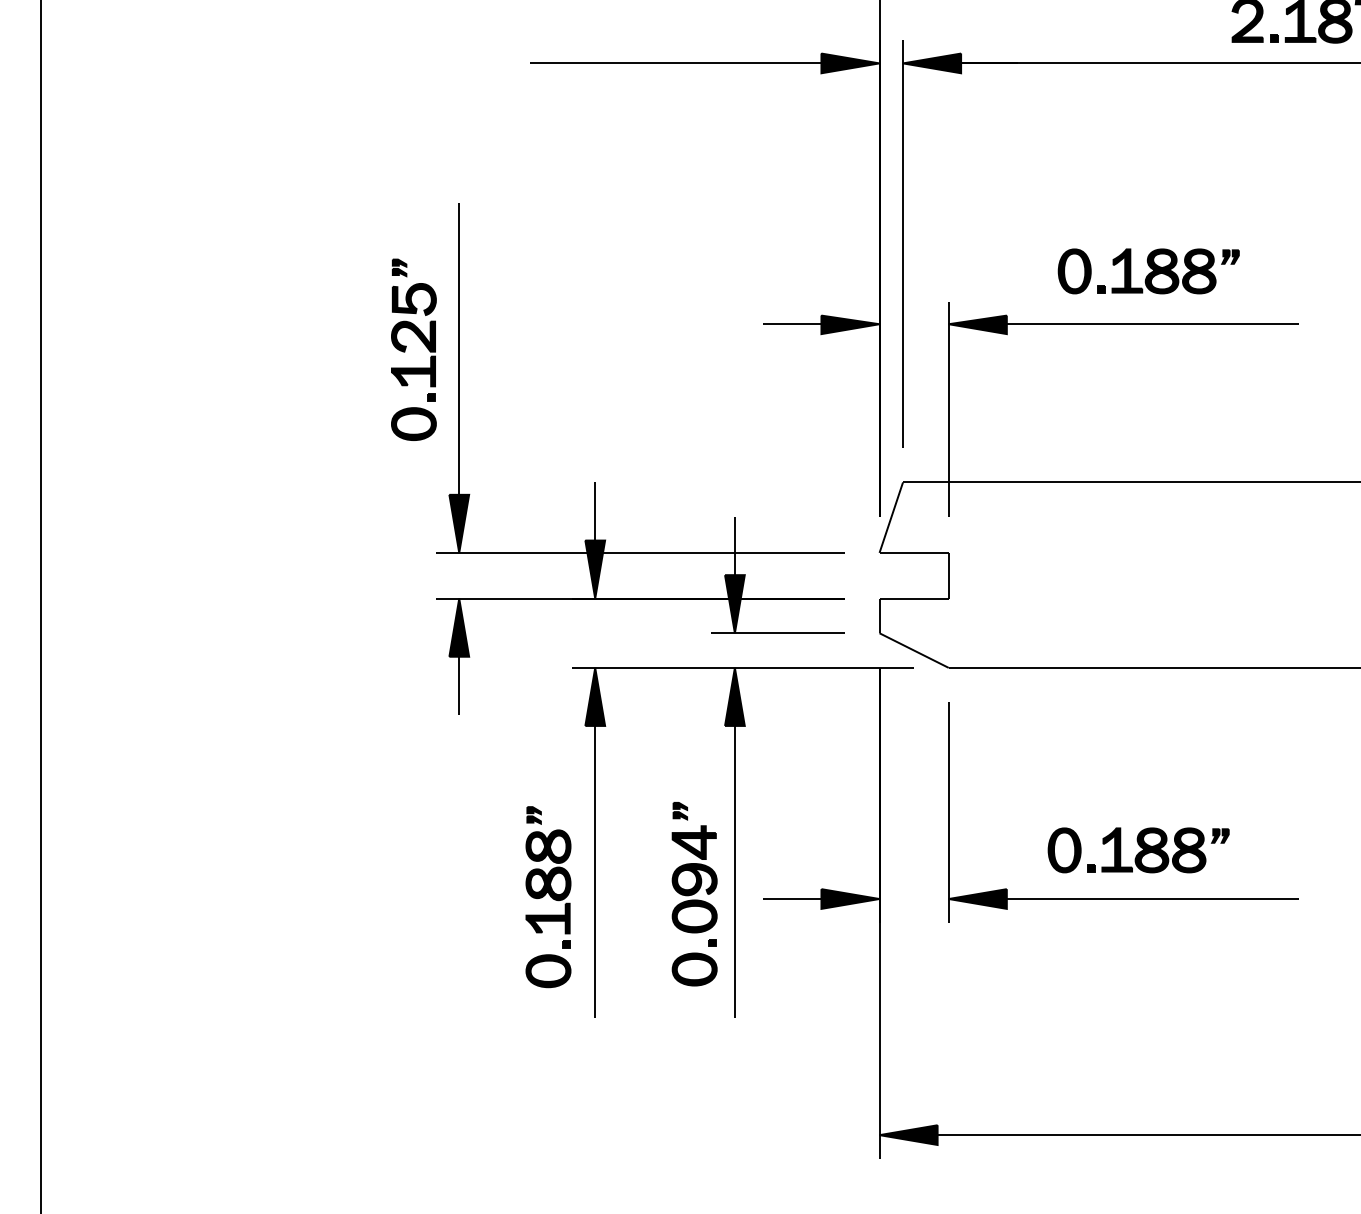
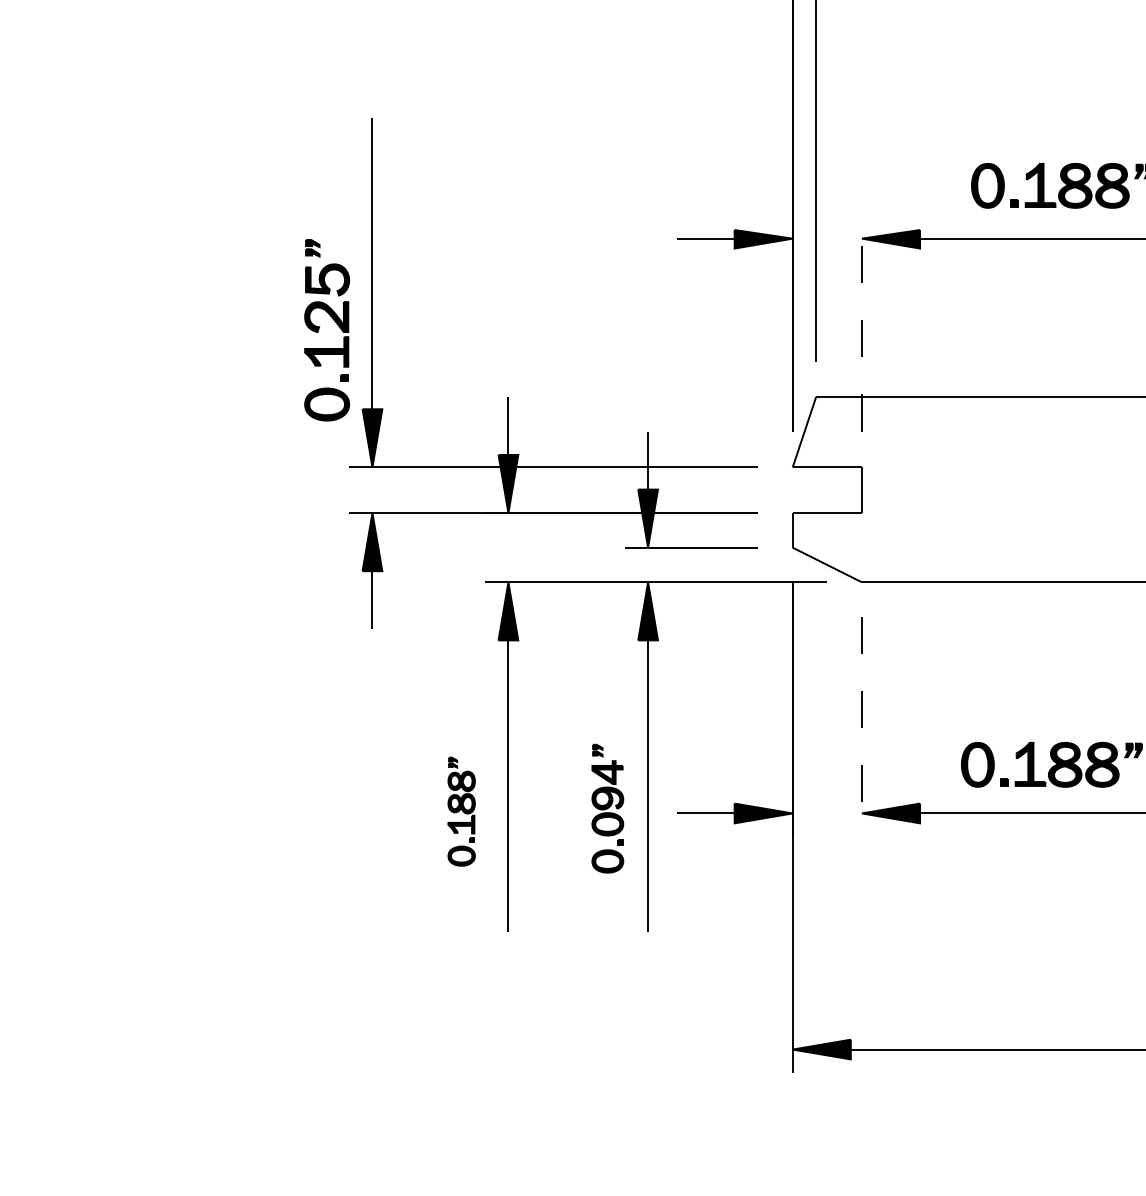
part: (406, 348) -> (319, 328), moved
line: (948, 409) -> (861, 323), solid -> dashed
line: (948, 813) -> (861, 727), solid -> dashed
part: (694, 894) -> (607, 808), size x0.7
part: (548, 897) -> (461, 811), size x0.6

